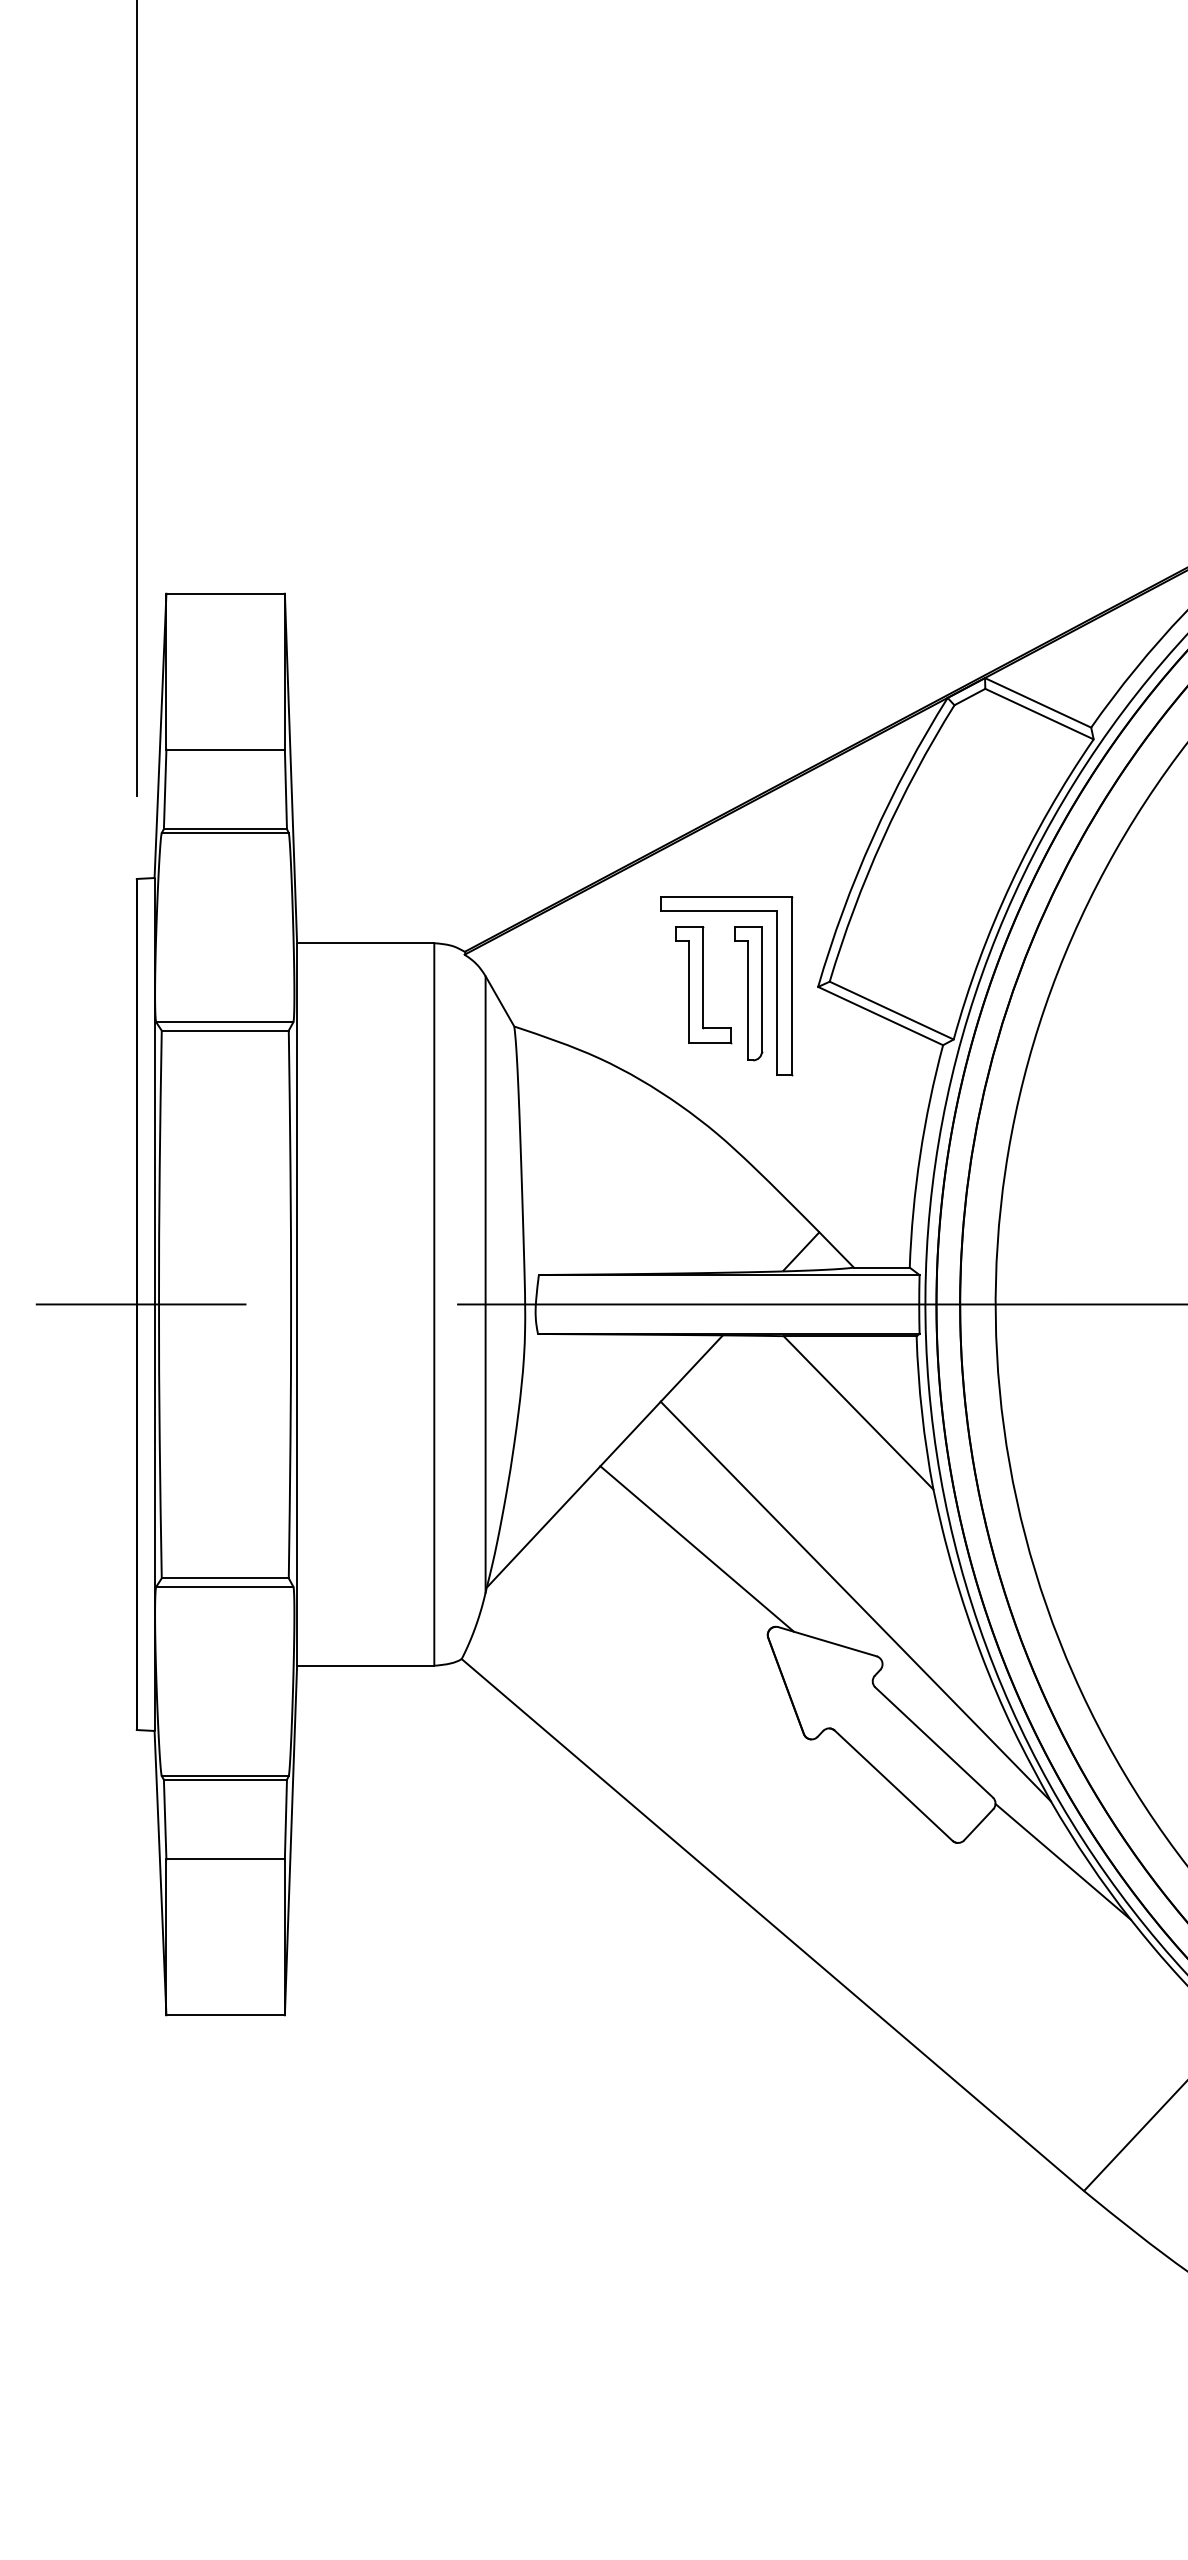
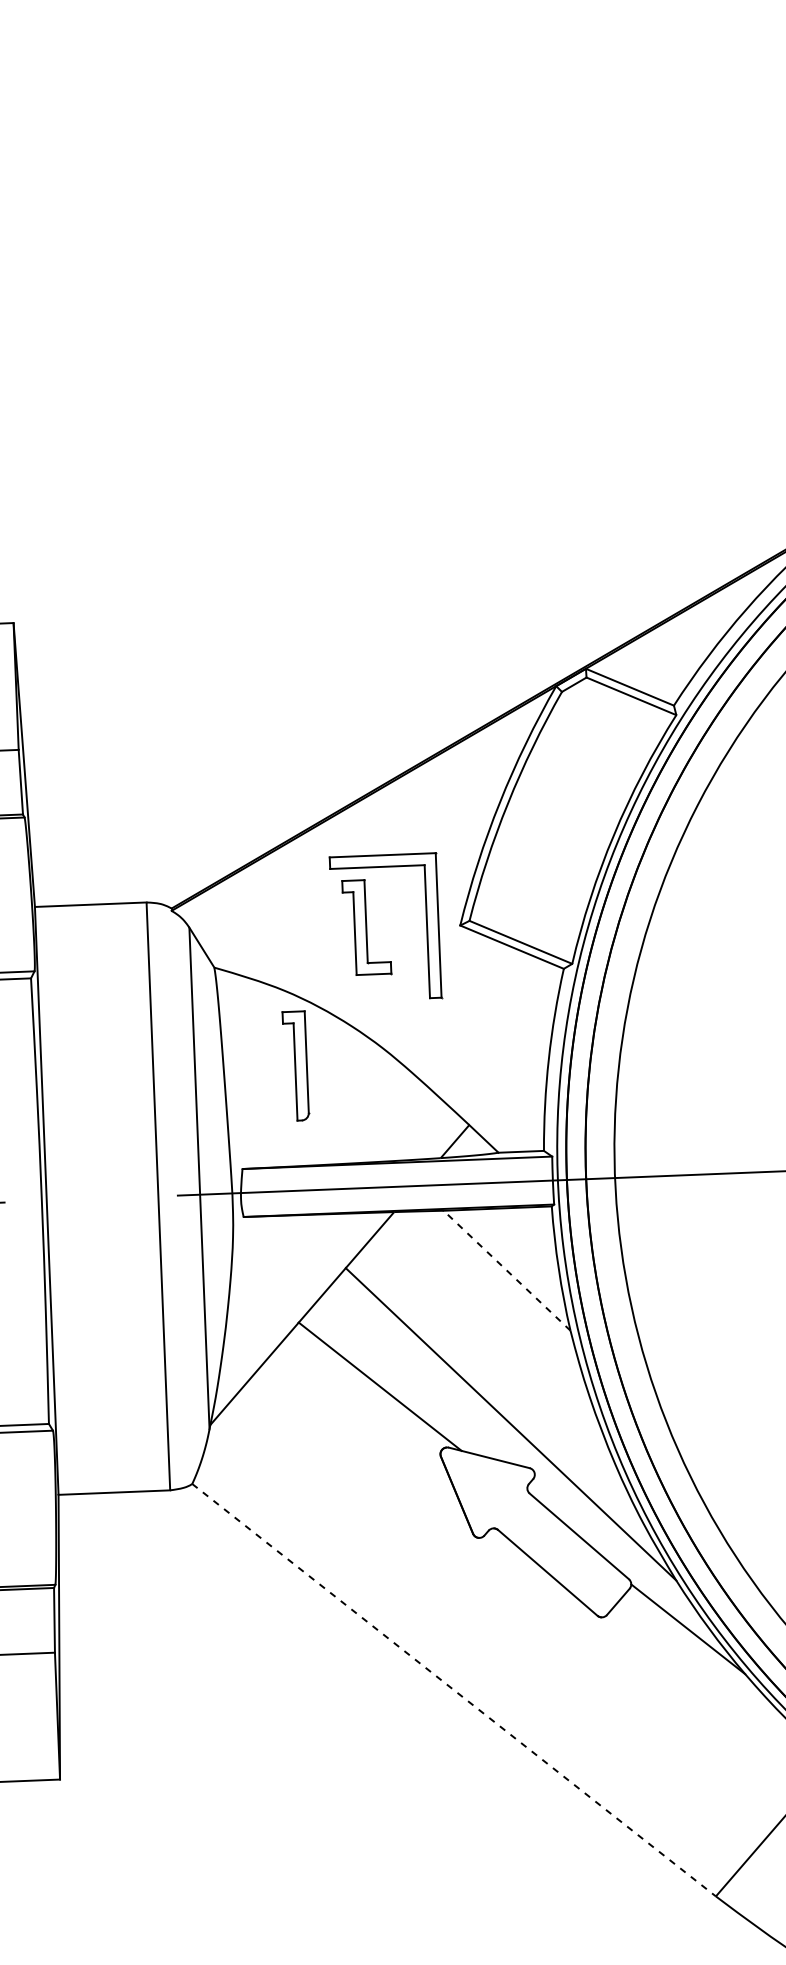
part: (748, 993) -> (295, 1066), moved
line: (858, 1412) -> (507, 1270), solid -> dashed
line: (773, 1925) -> (454, 1690), solid -> dashed

